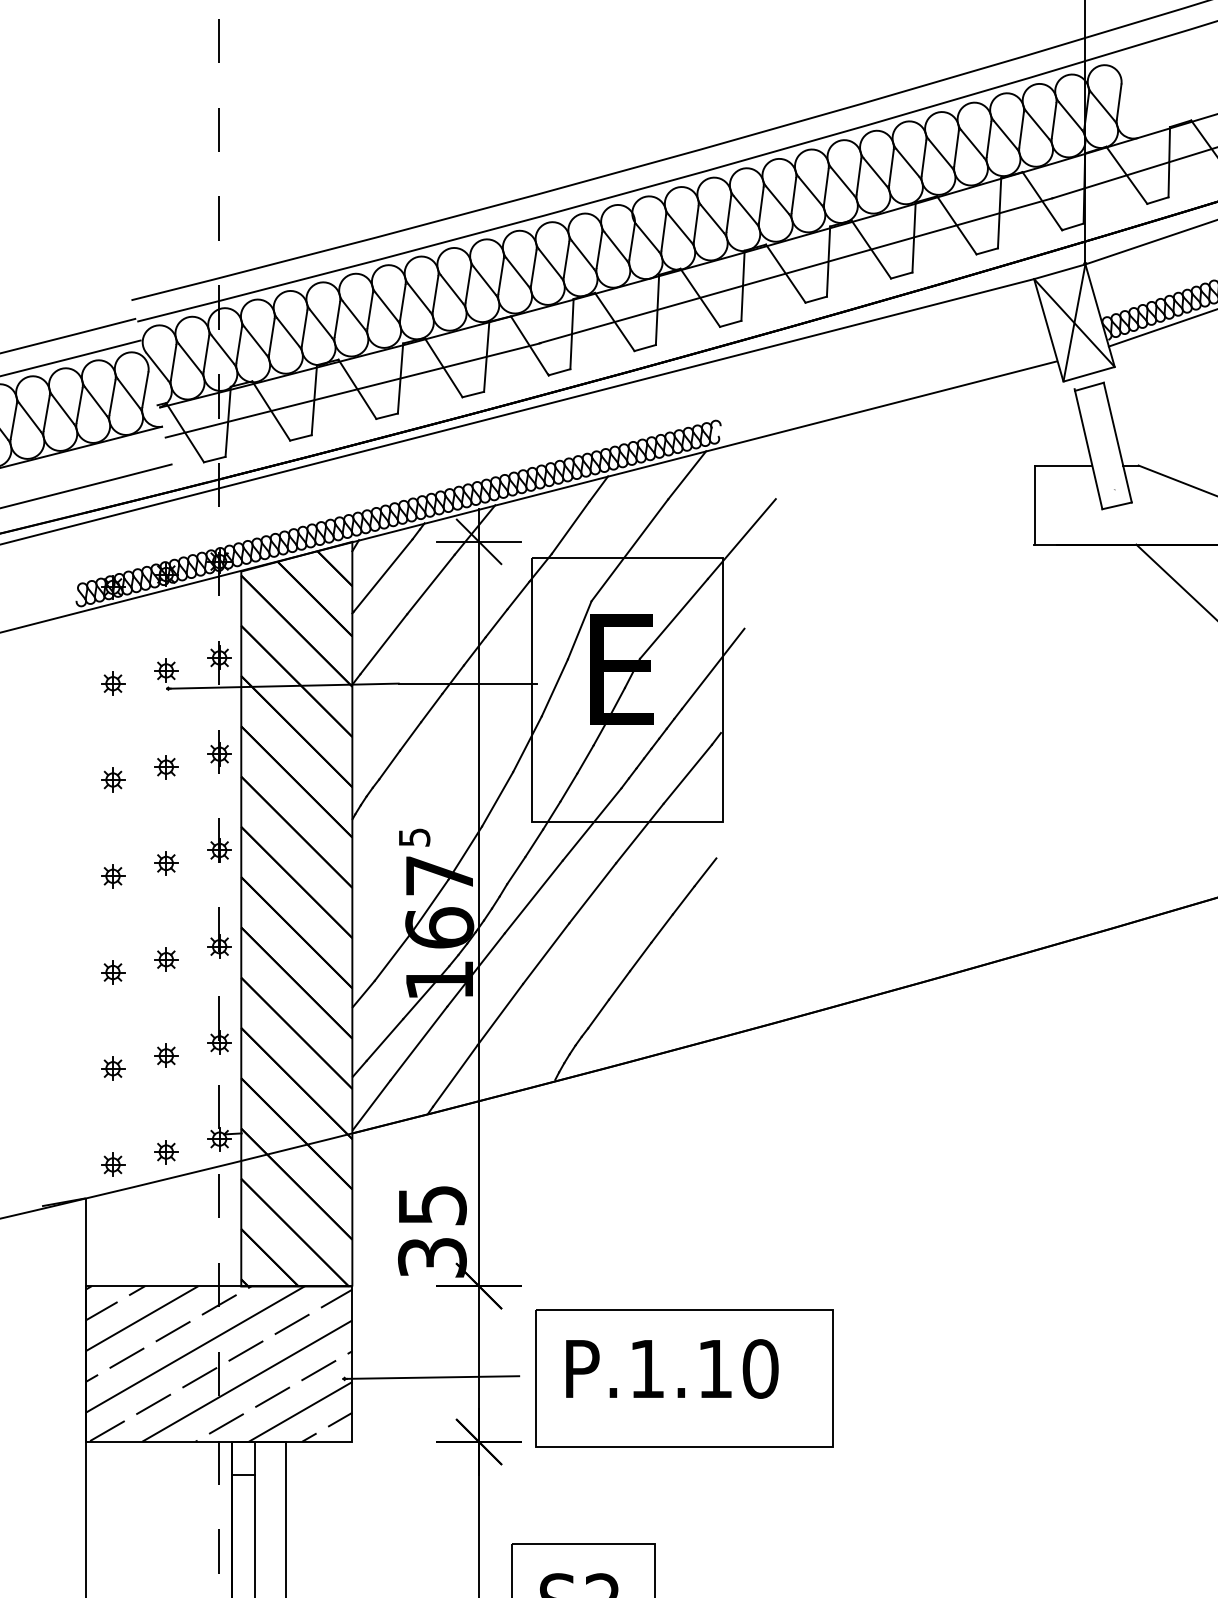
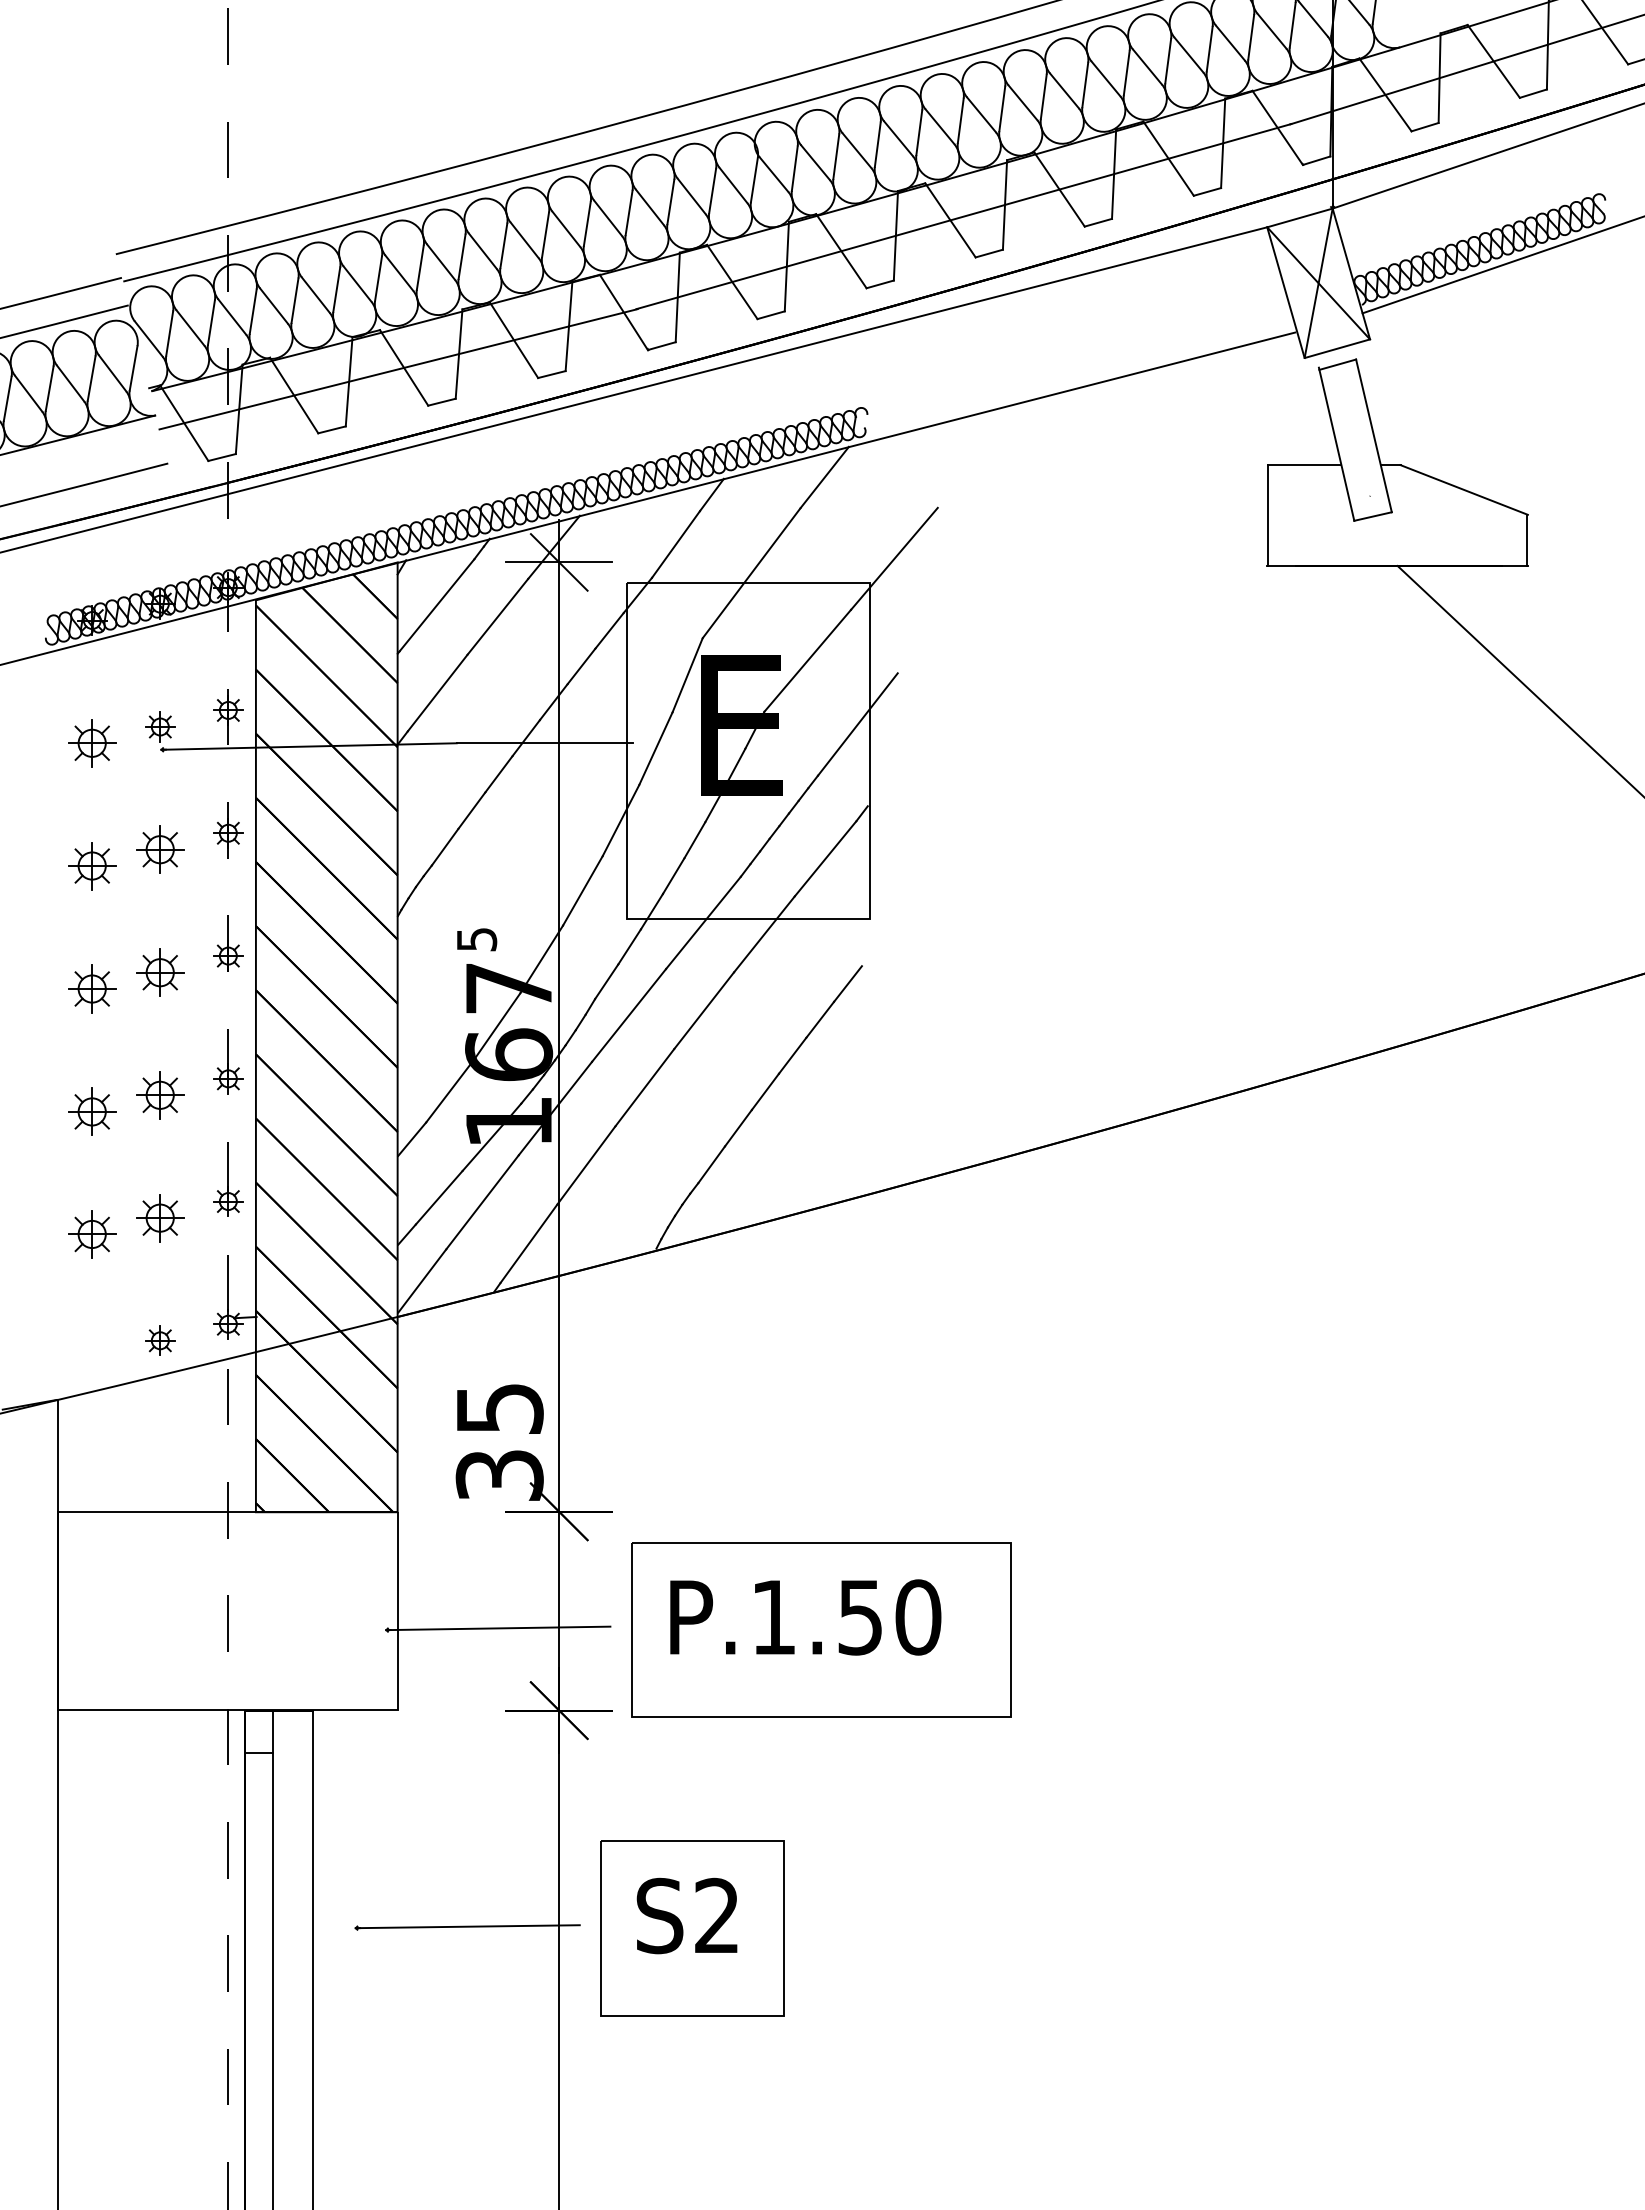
part: (113, 683) -> (92, 743), size x1.6
part: (166, 766) -> (160, 849), size x1.6
part: (113, 780) -> (92, 866), size x1.6
part: (166, 863) -> (160, 972), size x1.6
part: (113, 875) -> (92, 988), size x1.6
part: (166, 959) -> (160, 1095), size x1.6
part: (113, 972) -> (92, 1111), size x1.6
part: (166, 1055) -> (160, 1217), size x1.6
part: (113, 1068) -> (92, 1234), size x1.6
part: (113, 1164) -> (92, 1356), removed
hatch: (218, 1363) -> (227, 1610), removed
text: (714, 1369) -> (859, 1617), P.1.10 -> P.1.50

